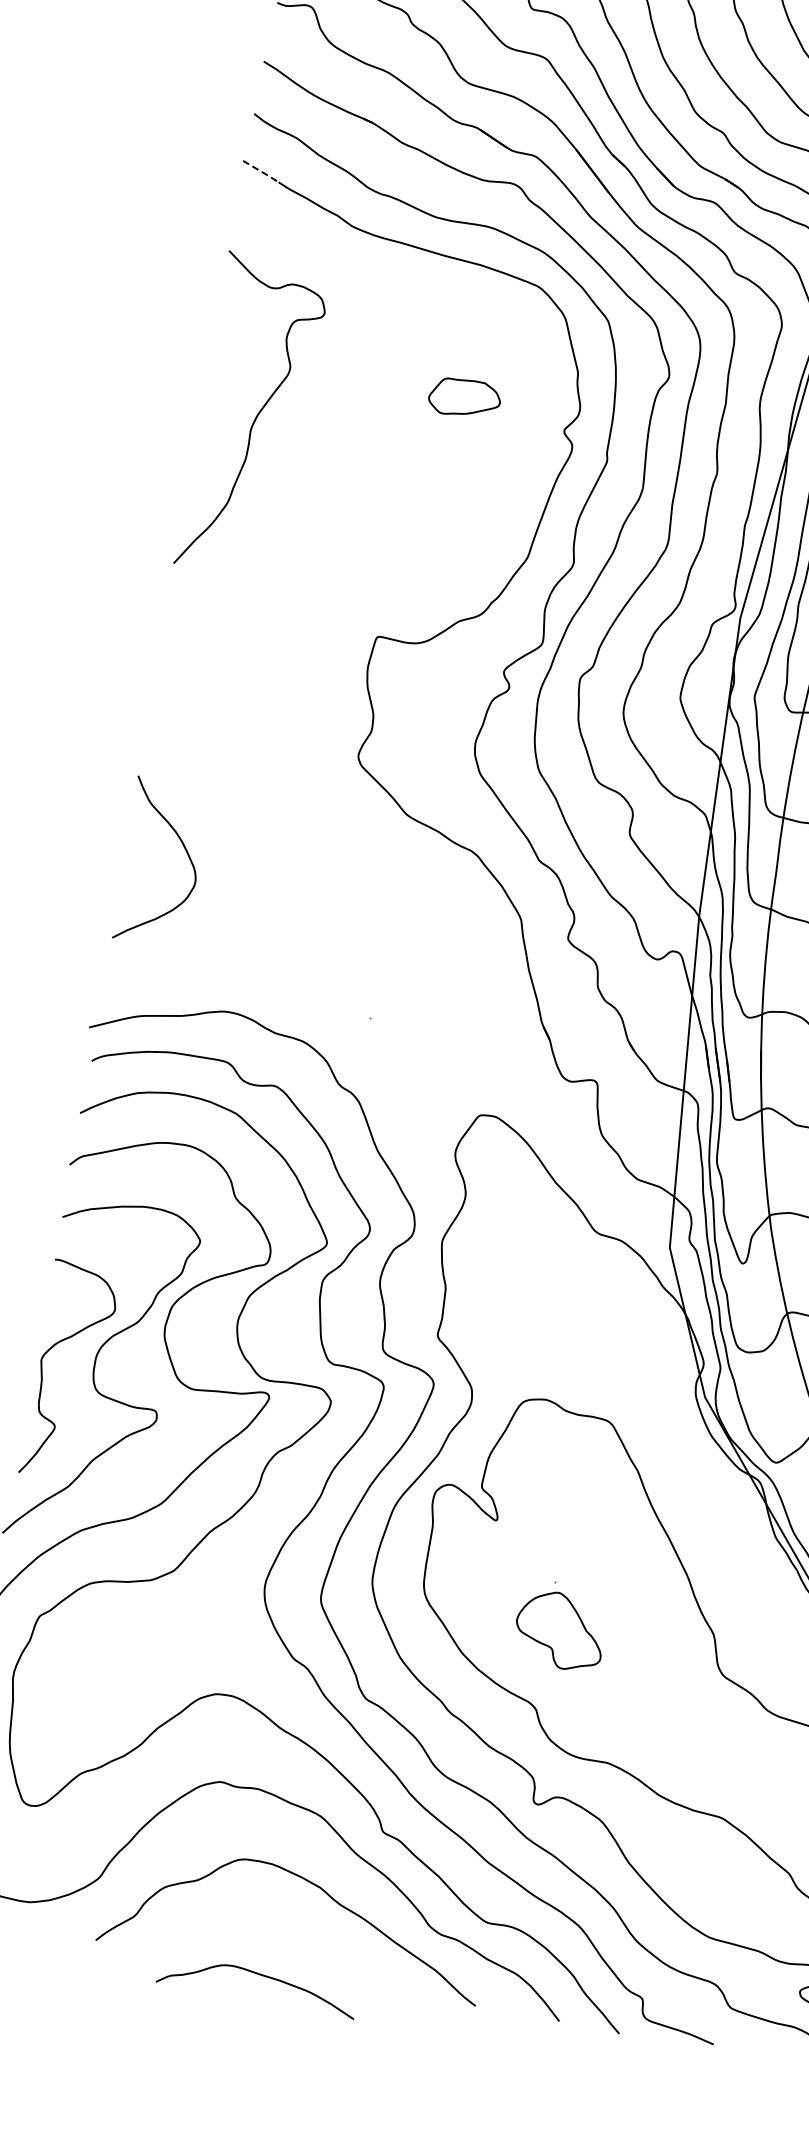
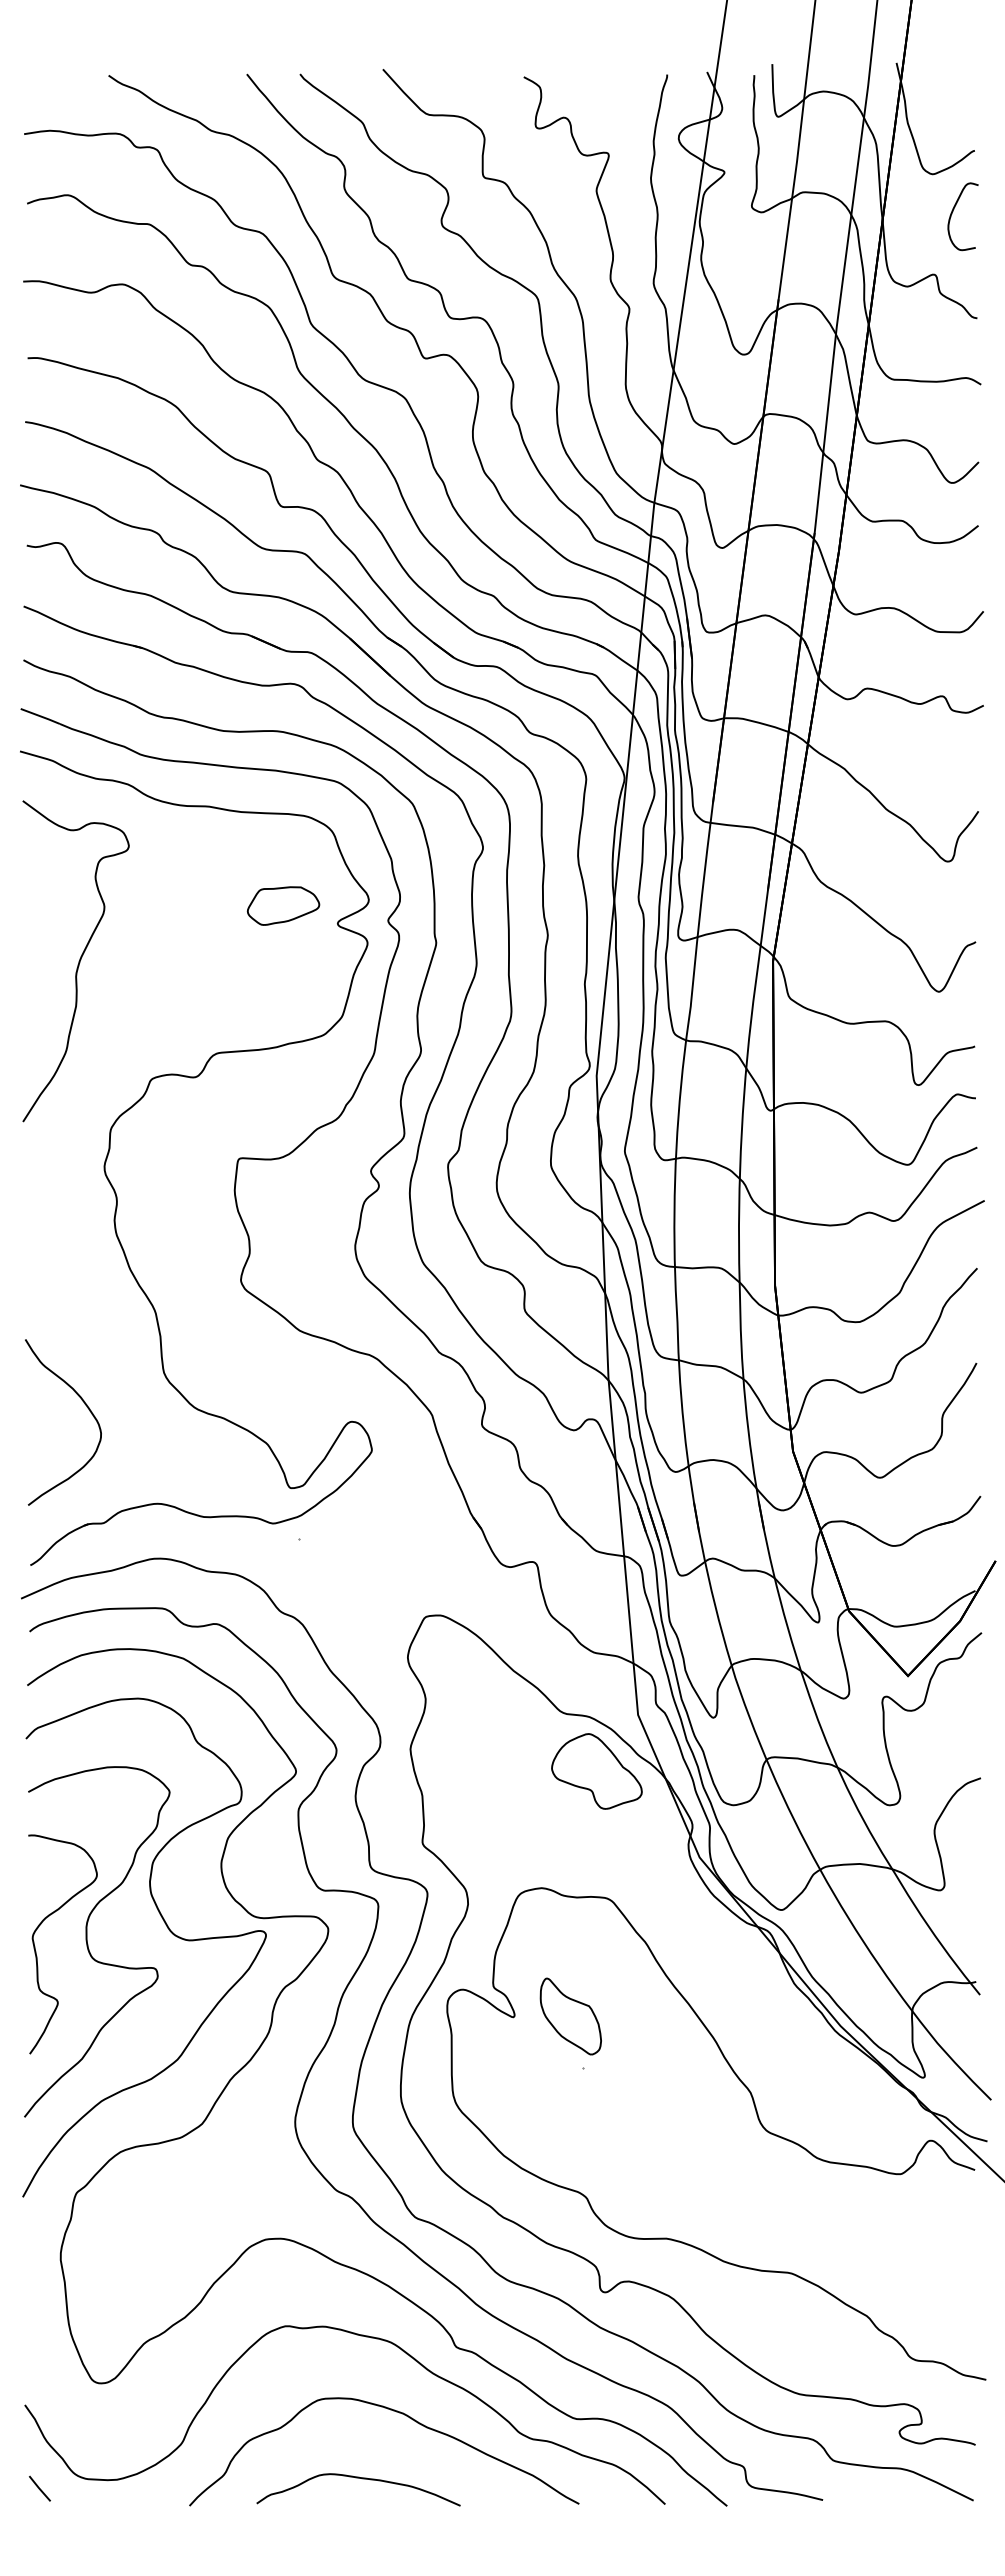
line: (261, 171) -> (40, 716), dashed -> solid
part: (349, 551) -> (195, 1078), added
part: (551, 1529) -> (570, 2016), added
part: (559, 1630) -> (596, 1771), moved
curve: (263, 1976) -> (362, 2479), moved

